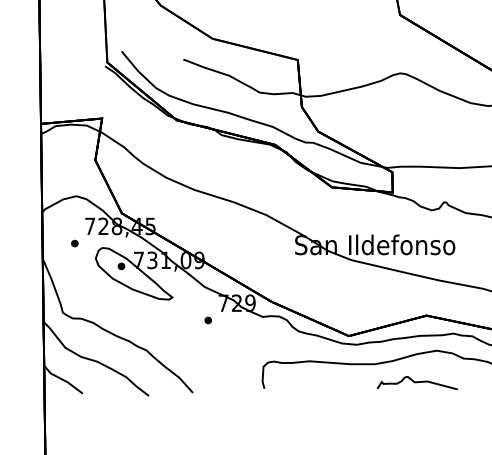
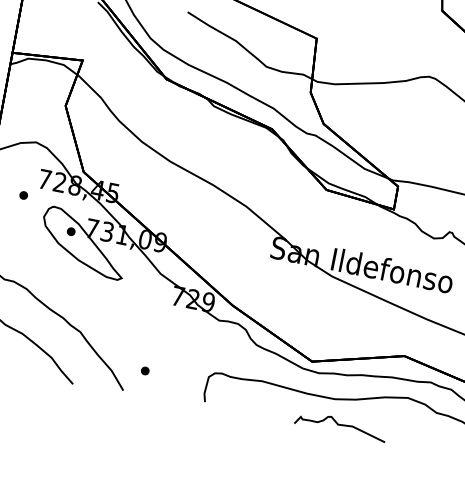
part: (207, 320) -> (144, 370), moved
curve: (416, 383) -> (339, 426), moved

